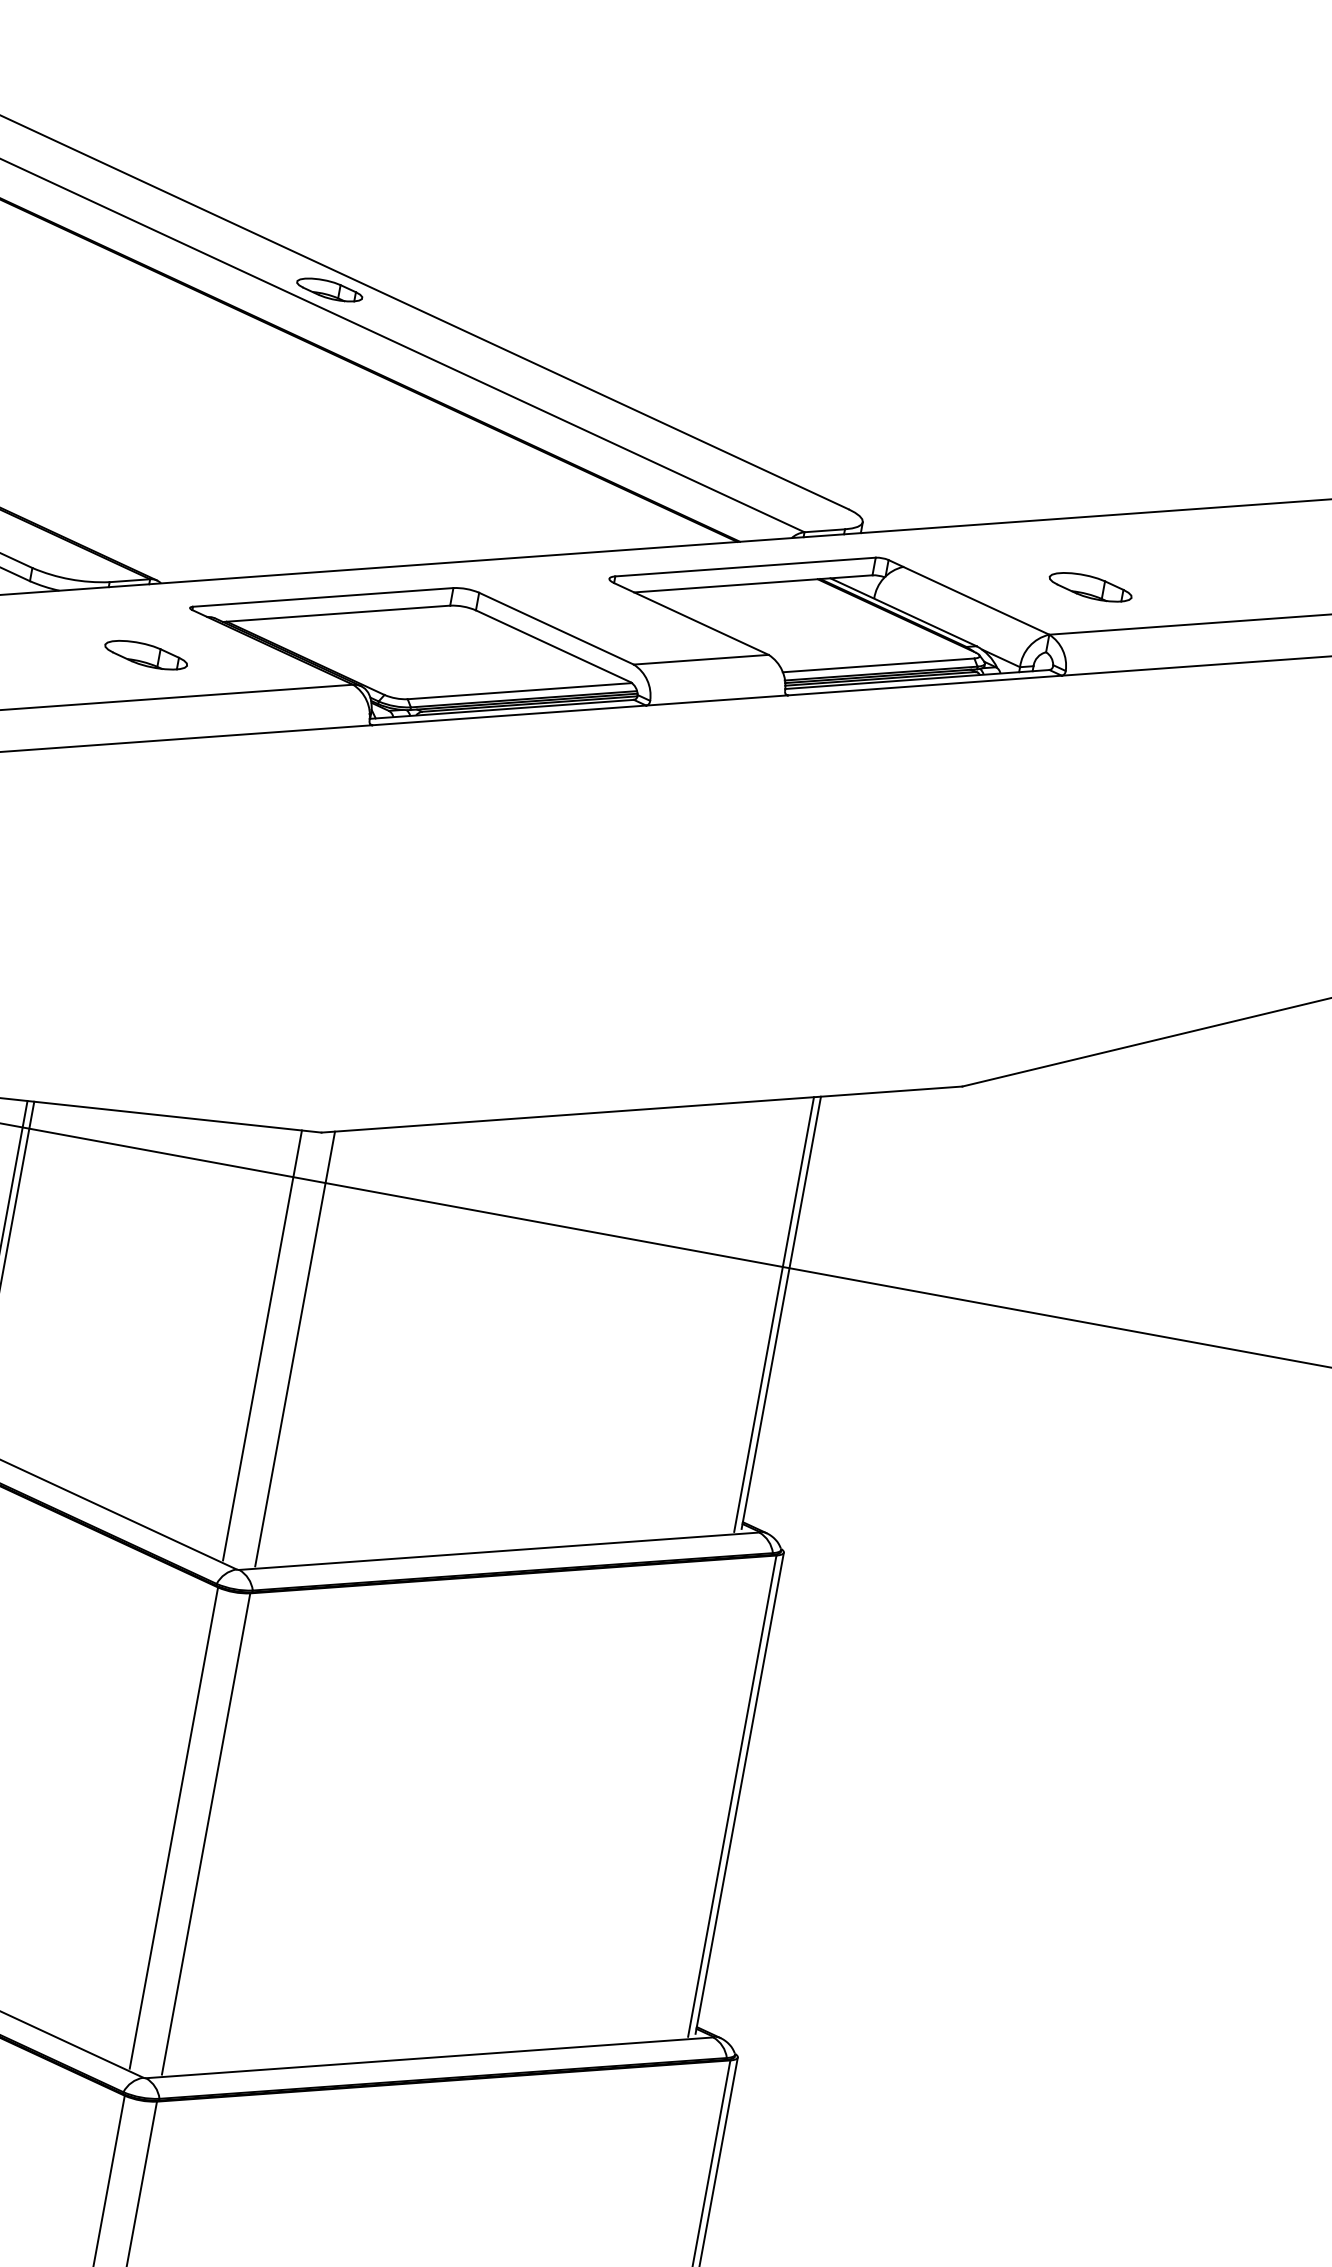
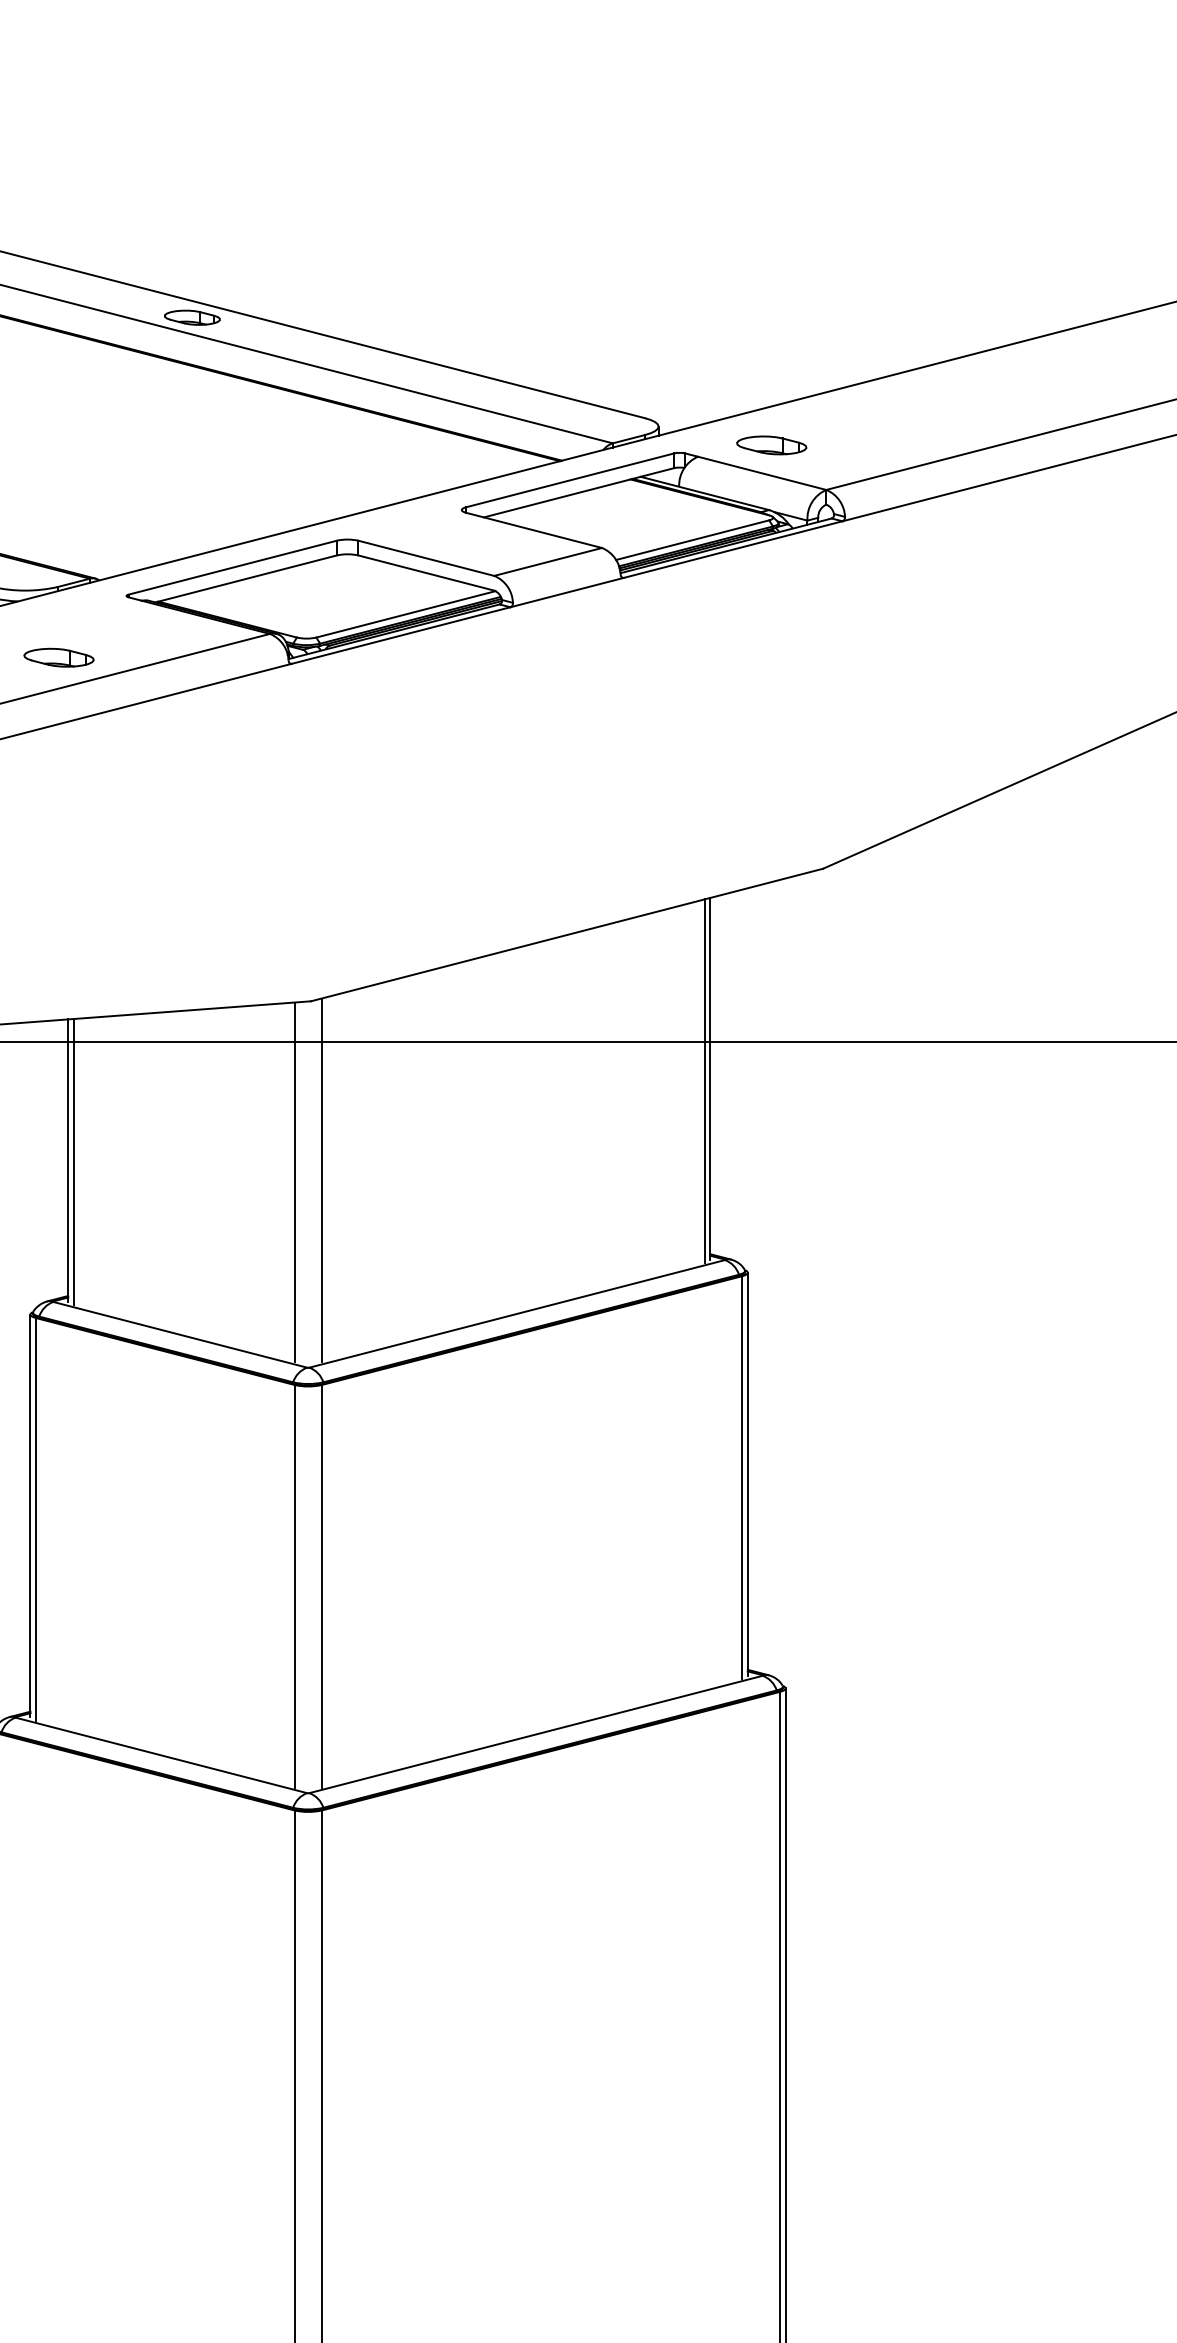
part: (1090, 587) -> (771, 445), moved
part: (145, 654) -> (58, 657), moved

